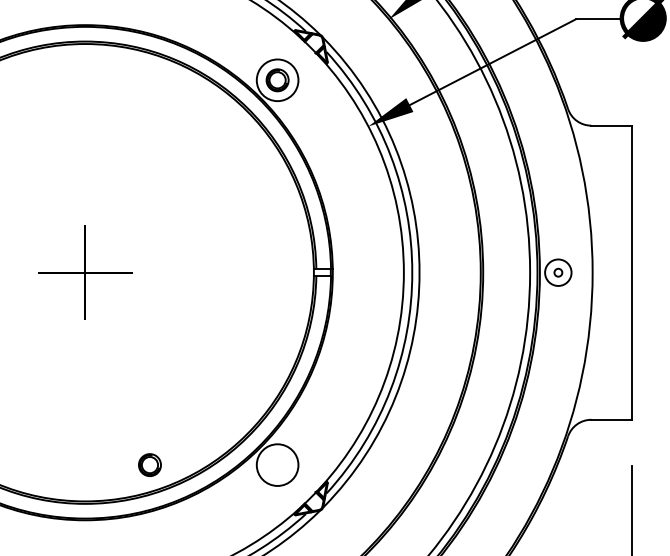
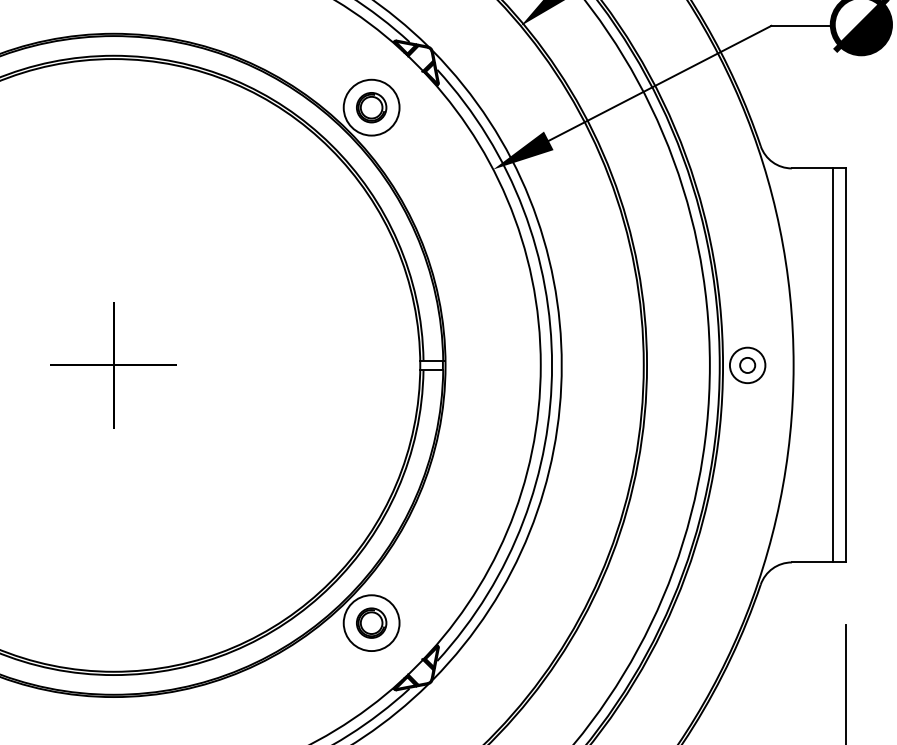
circle: (558, 272) -> (747, 365), size x1.43
line: (622, 272) -> (833, 365), added
part: (149, 464) -> (371, 622), moved

